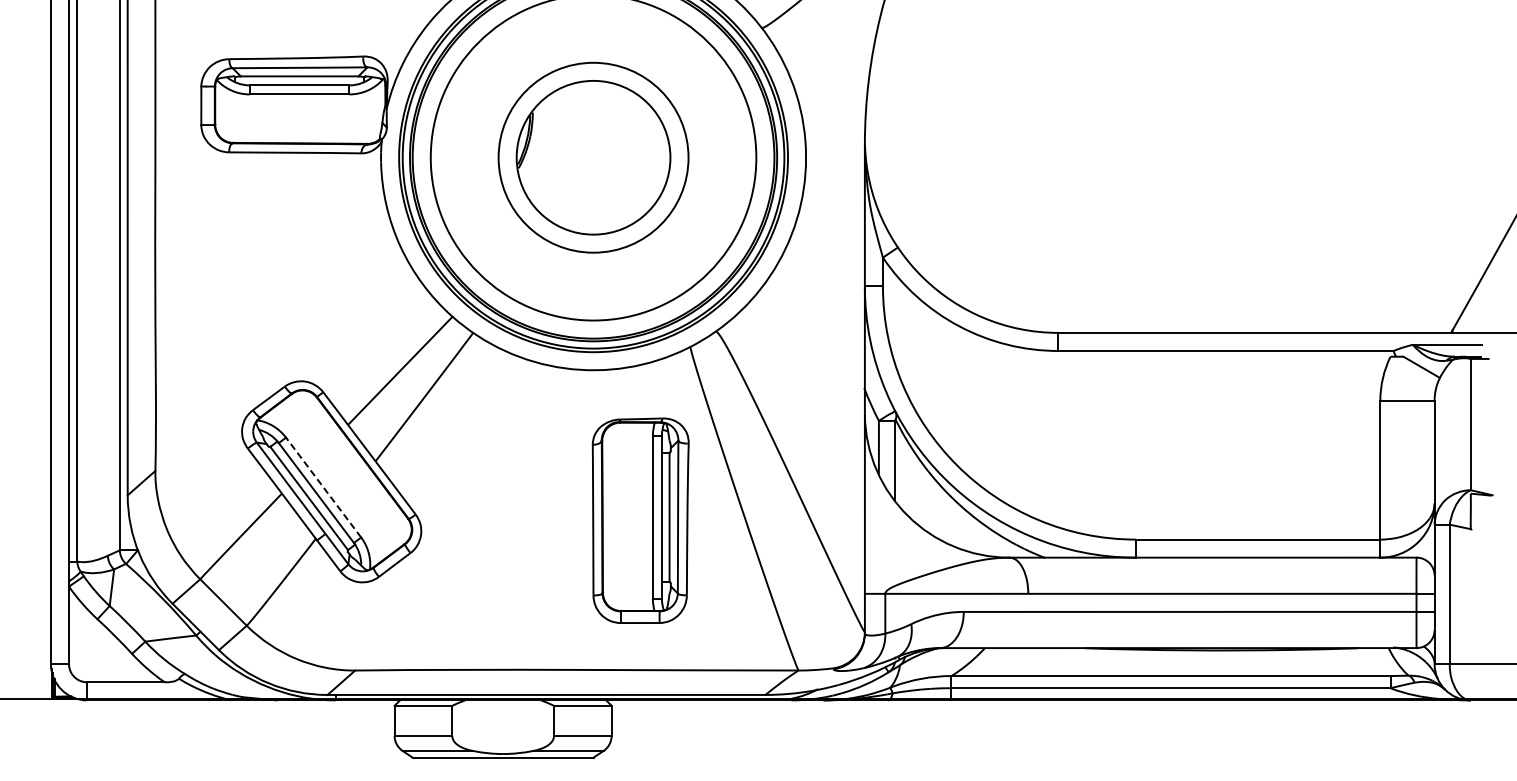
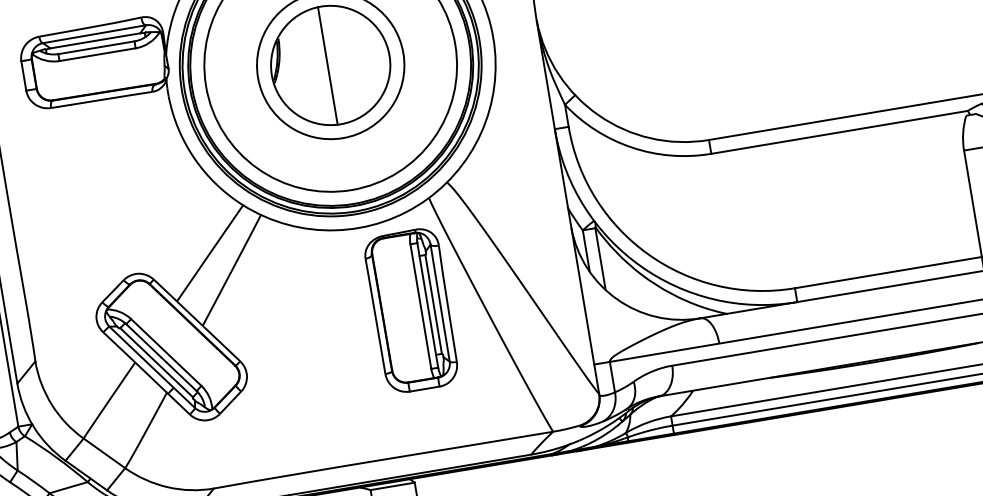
line: (589, 157) -> (327, 65), added
line: (323, 487) -> (166, 352), dashed -> solid
part: (640, 520) -> (411, 310), moved

